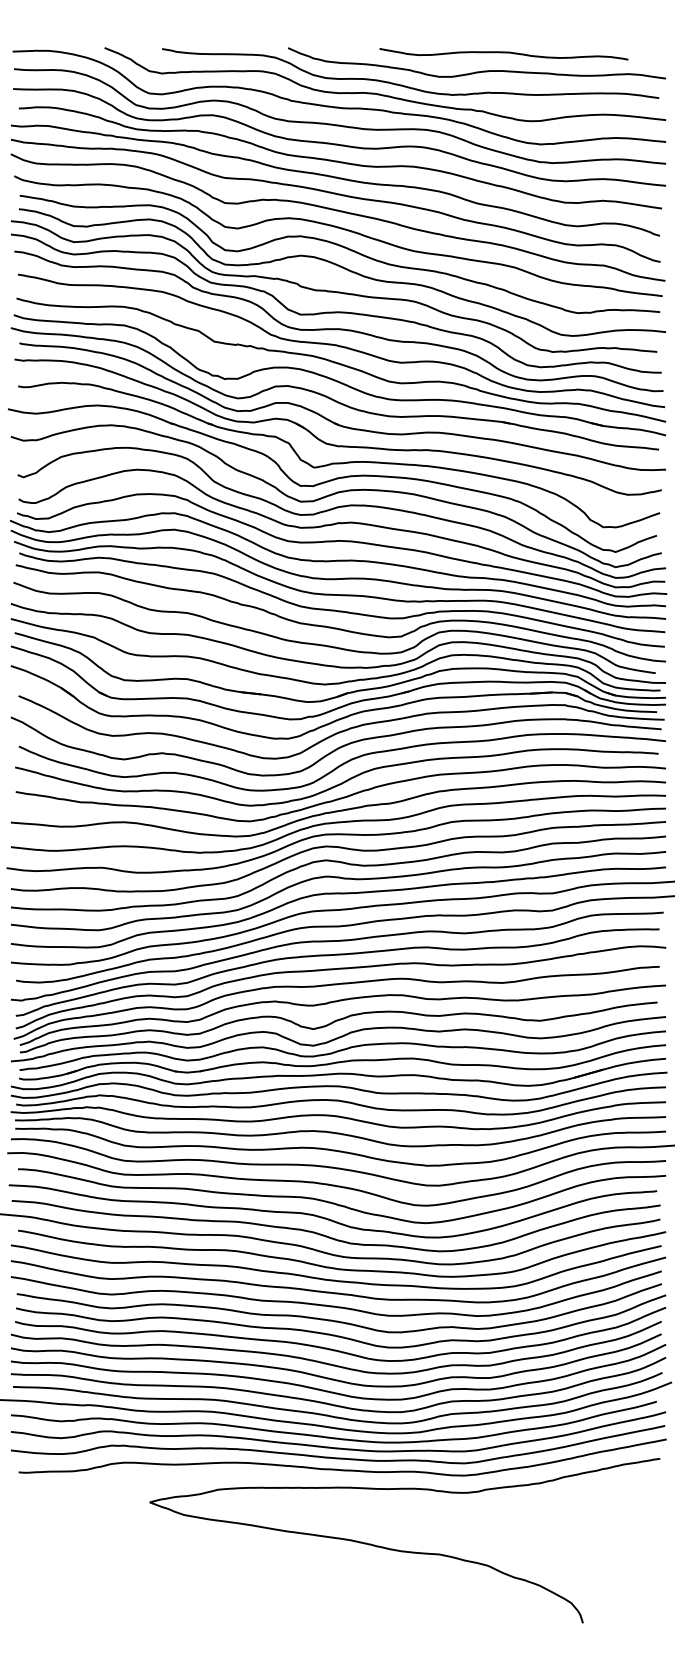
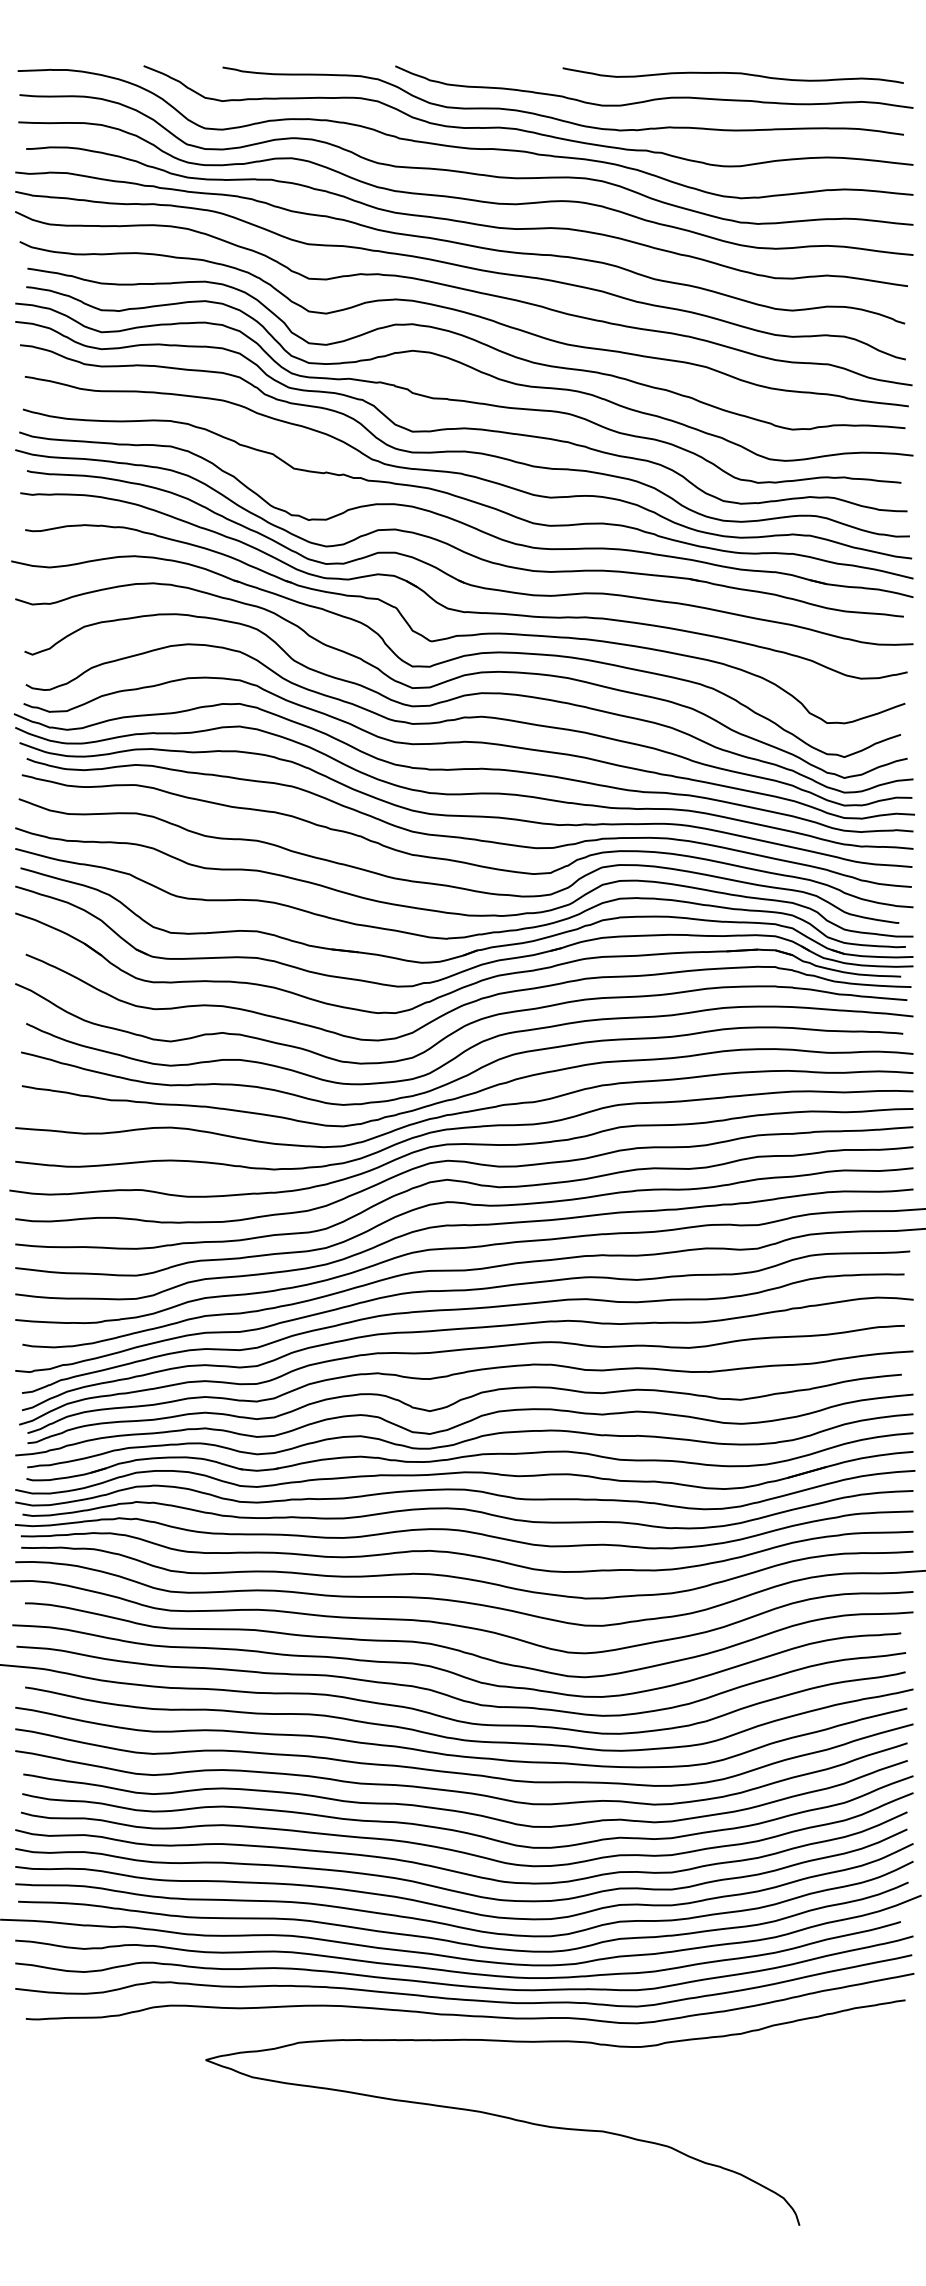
curve: (503, 52) -> (732, 73), moved

